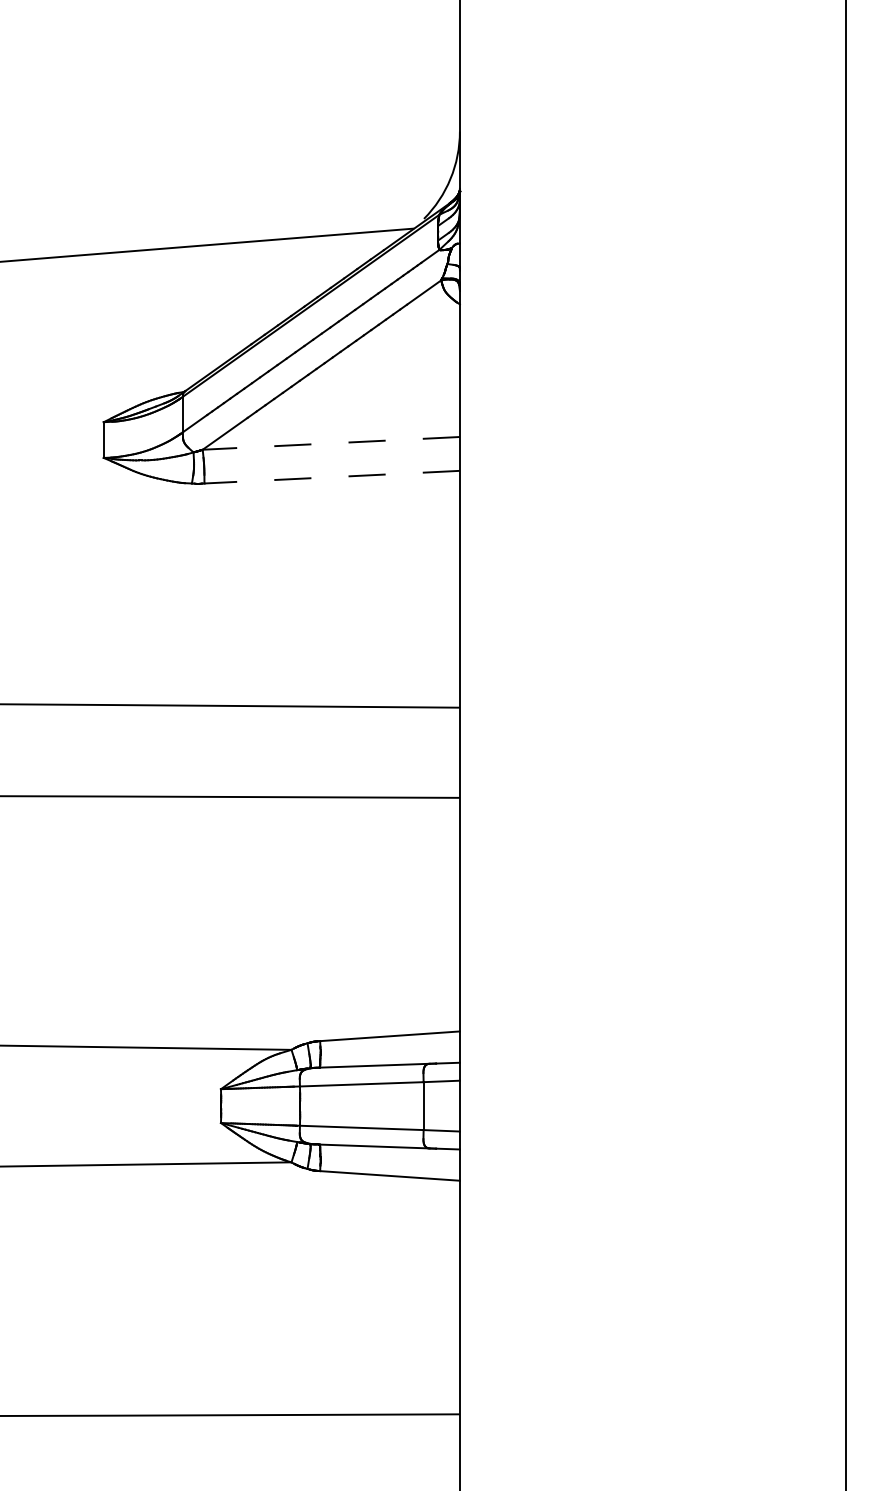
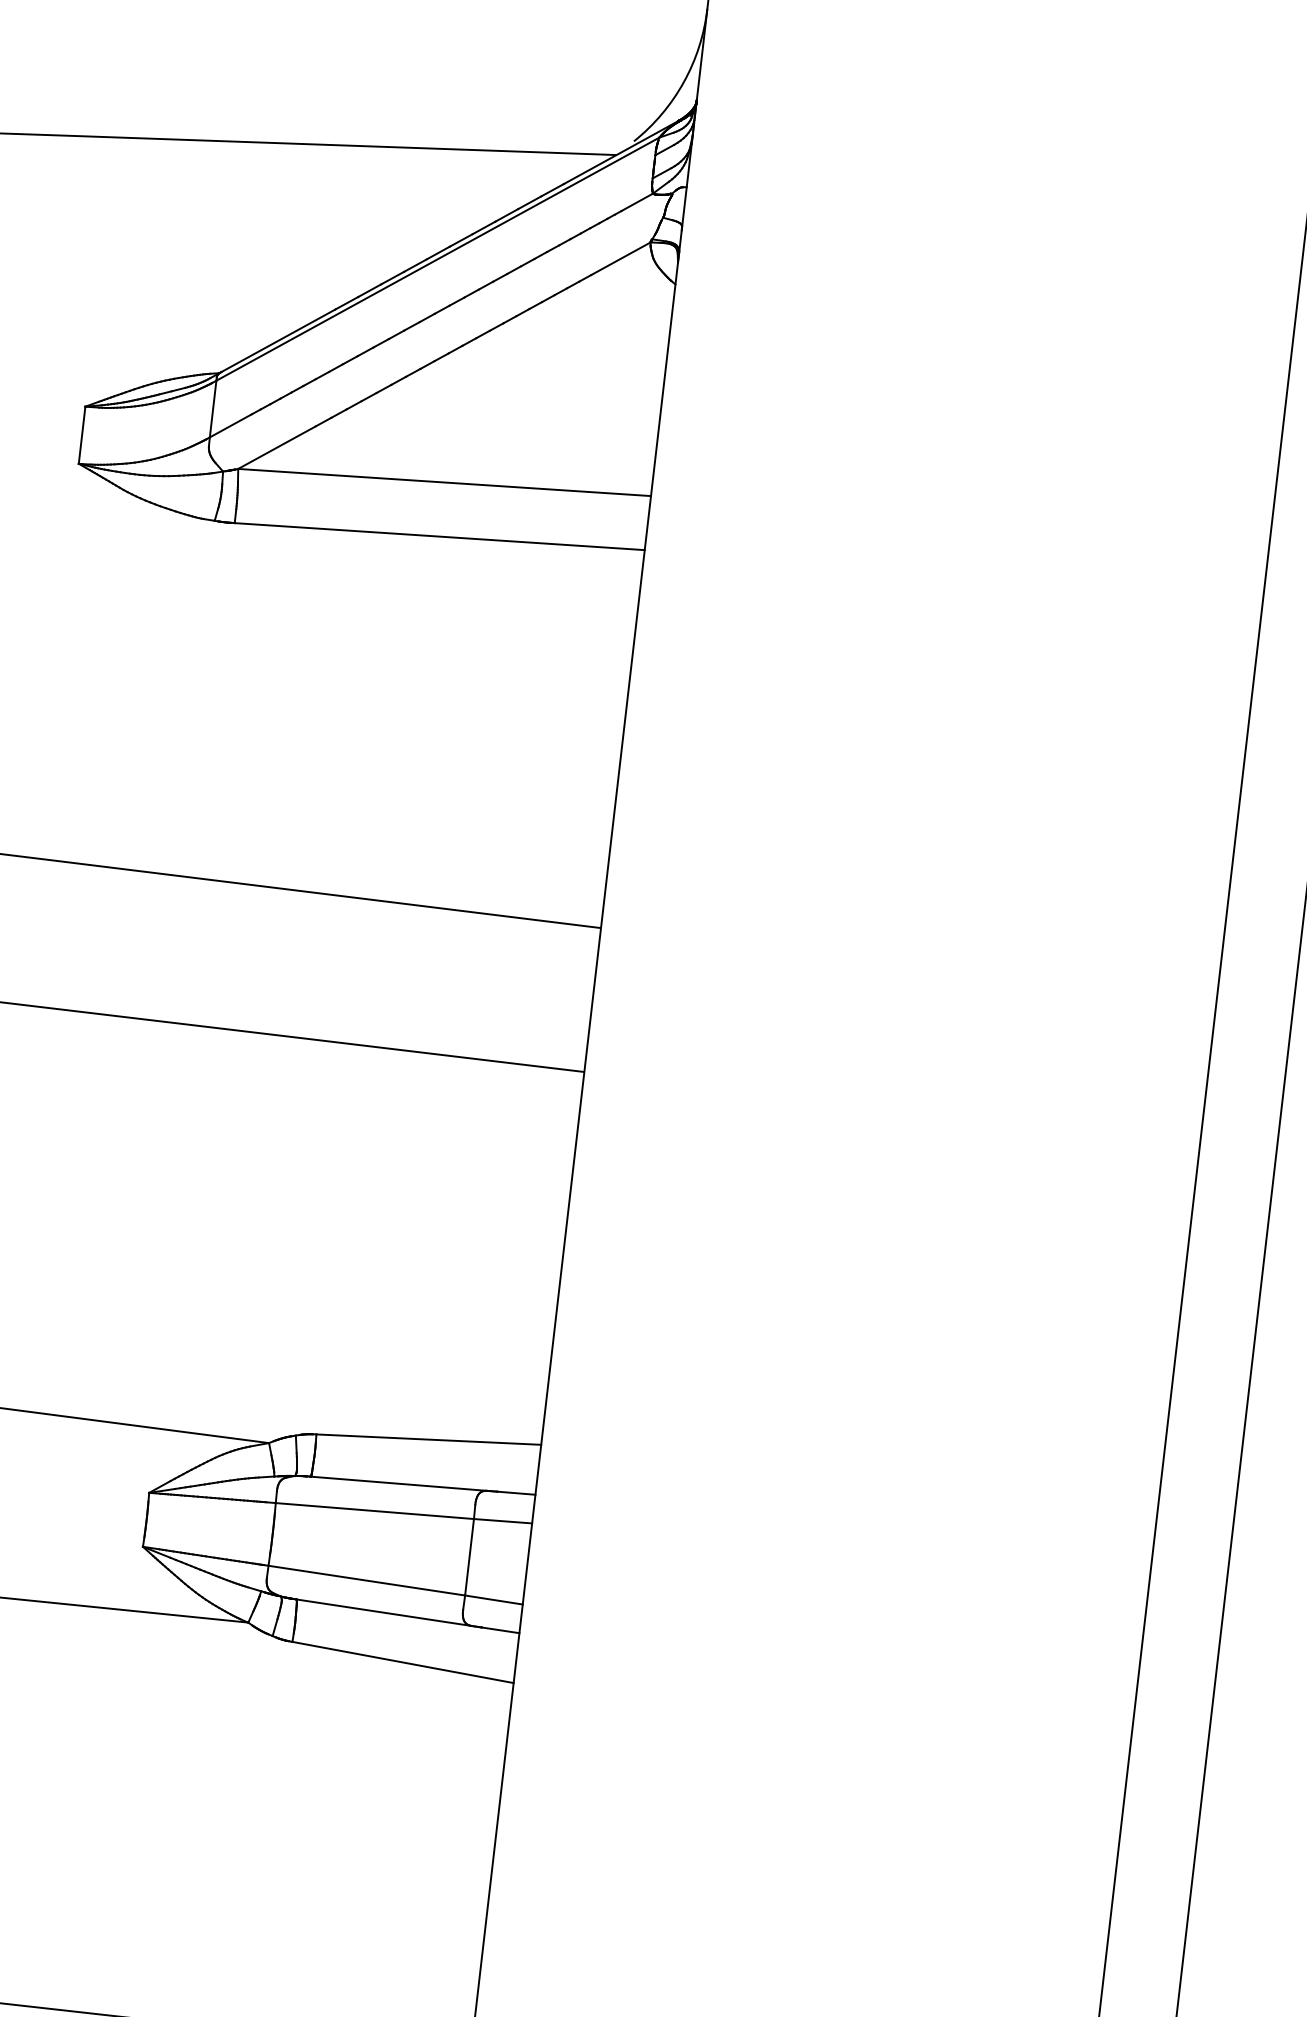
line: (331, 443) -> (444, 482), dashed -> solid
line: (332, 477) -> (440, 537), dashed -> solid

